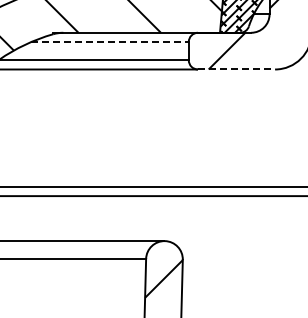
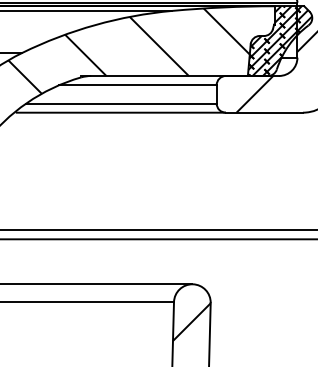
line: (110, 42) -> (138, 85), dashed -> solid
line: (236, 69) -> (264, 112), dashed -> solid

